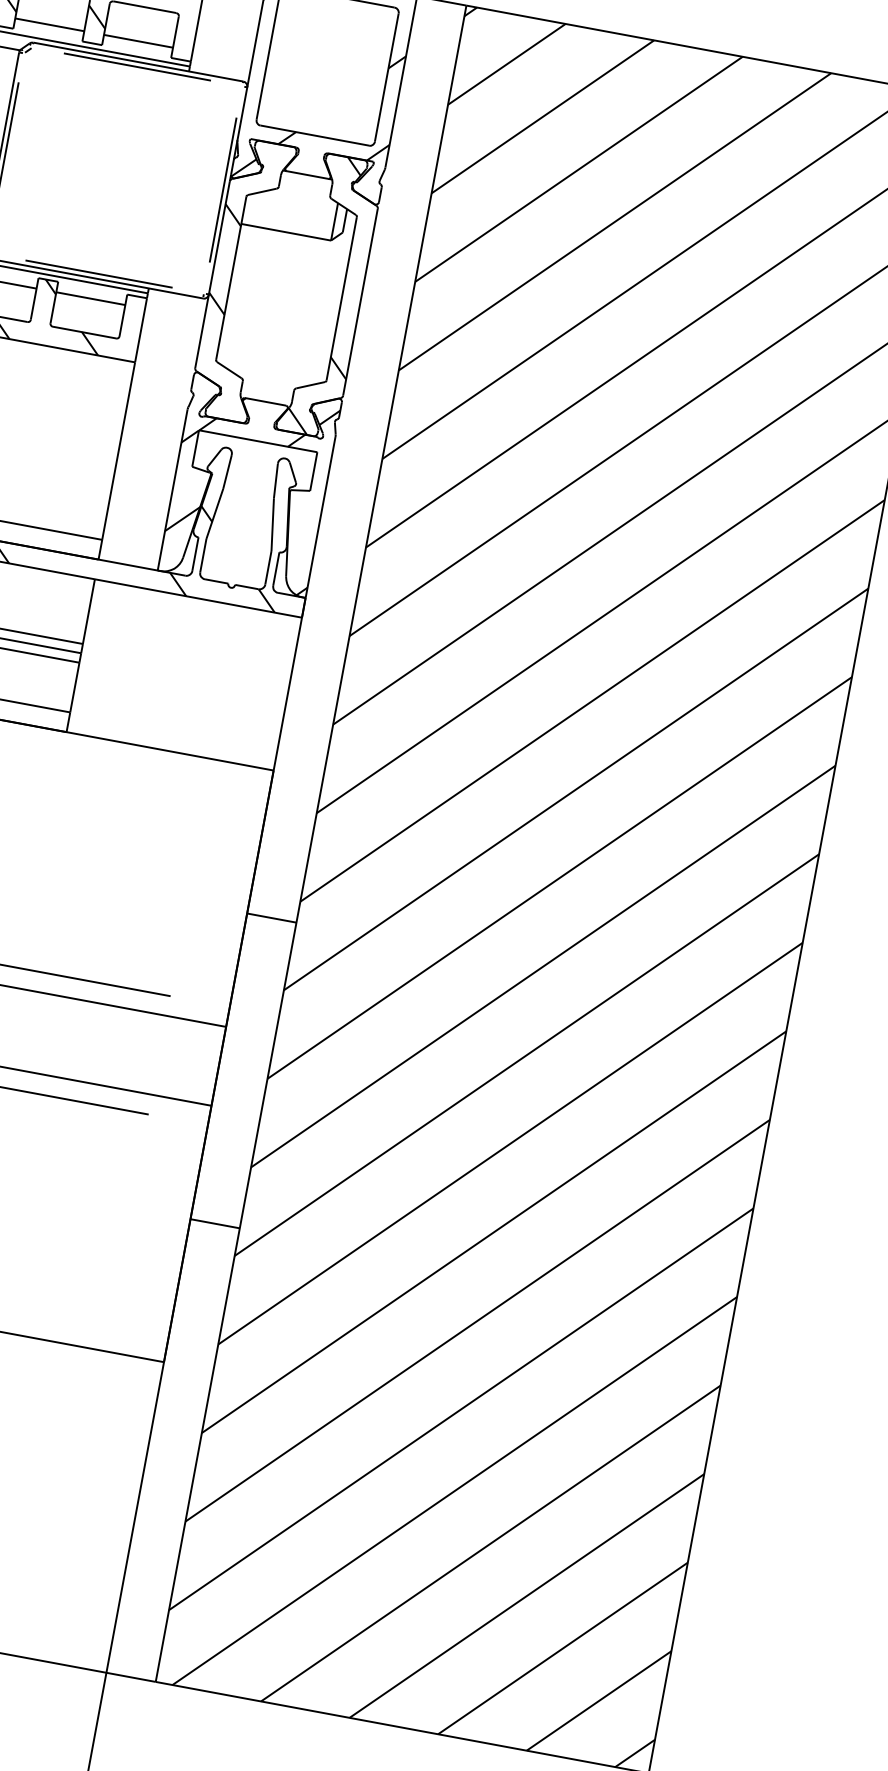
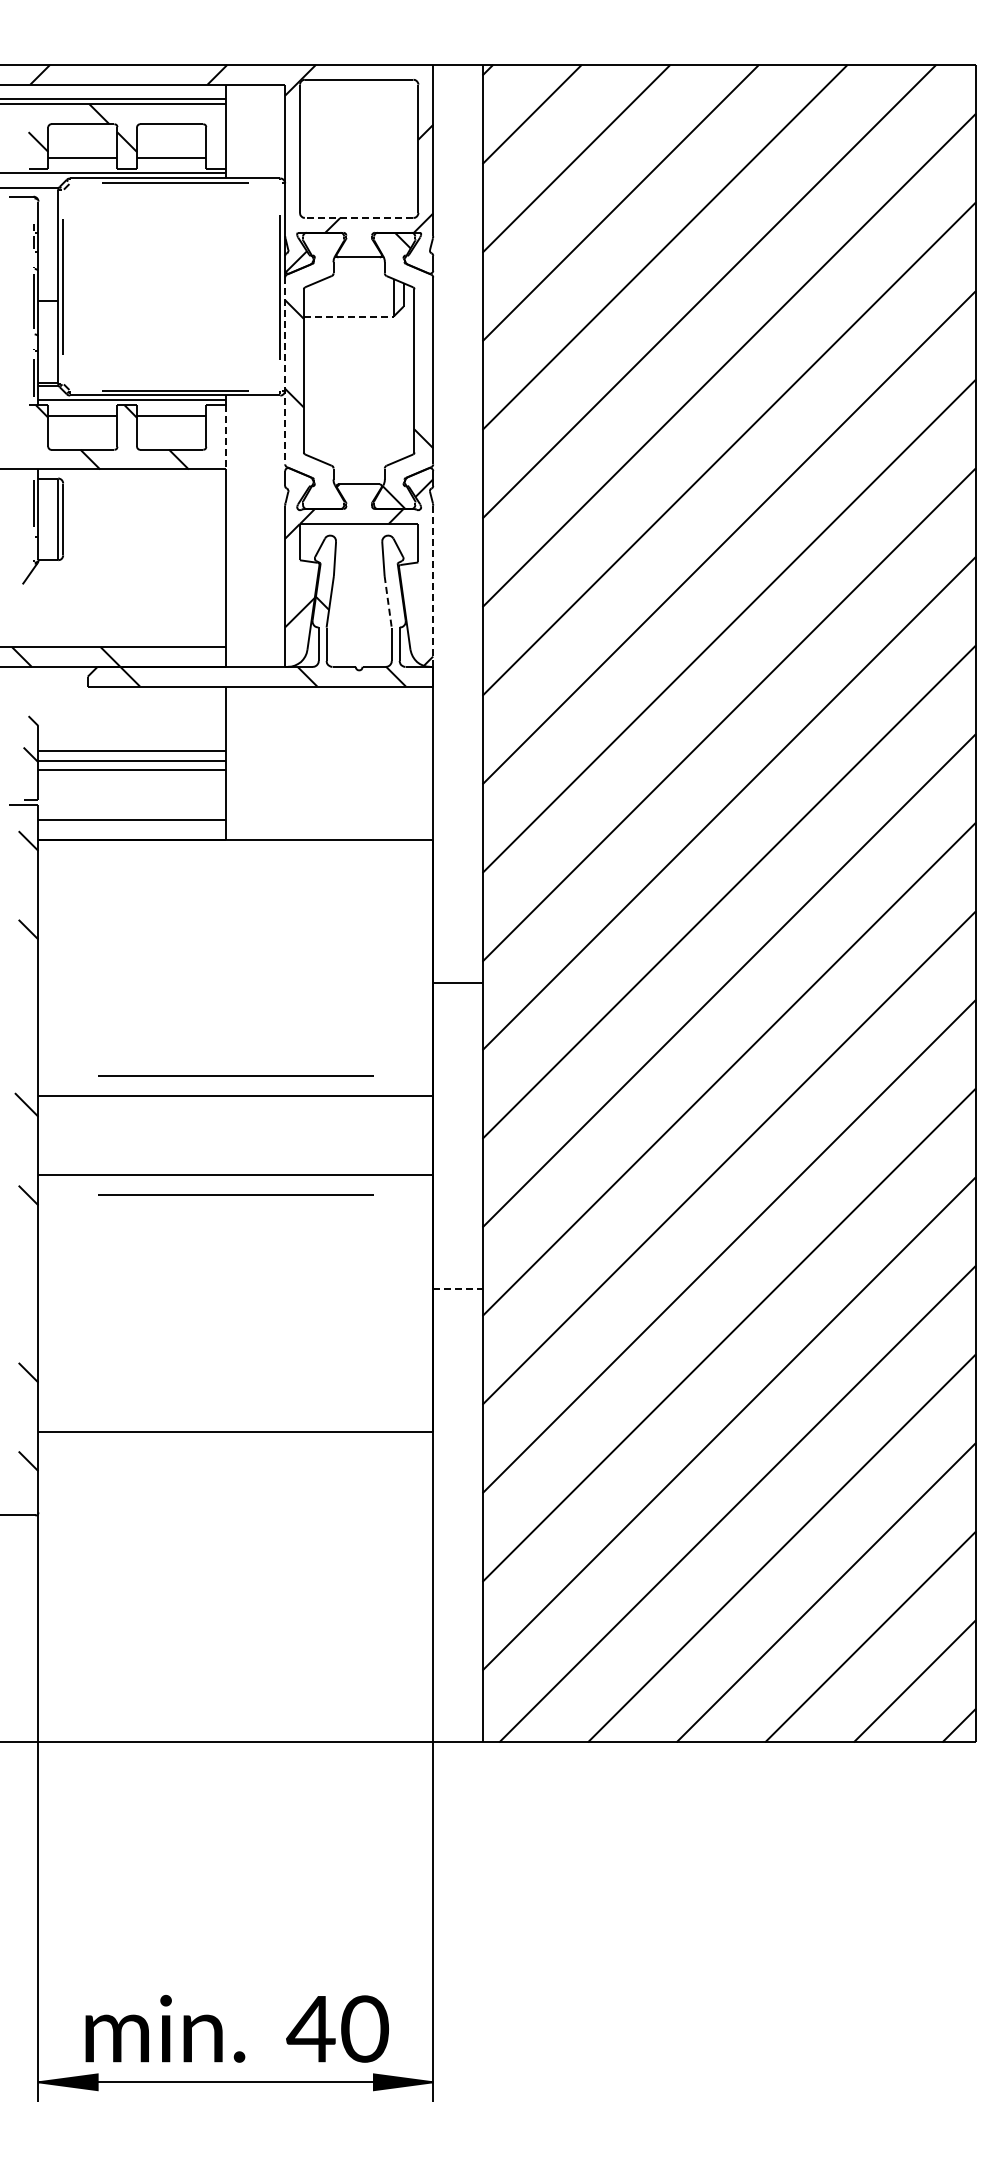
line: (314, 135) -> (358, 217), solid -> dashed
line: (285, 232) -> (348, 316), solid -> dashed
line: (212, 275) -> (285, 371), solid -> dashed
line: (140, 330) -> (225, 437), solid -> dashed
line: (320, 517) -> (433, 586), solid -> dashed
line: (273, 524) -> (388, 601), solid -> dashed
line: (214, 1223) -> (457, 1288), solid -> dashed

